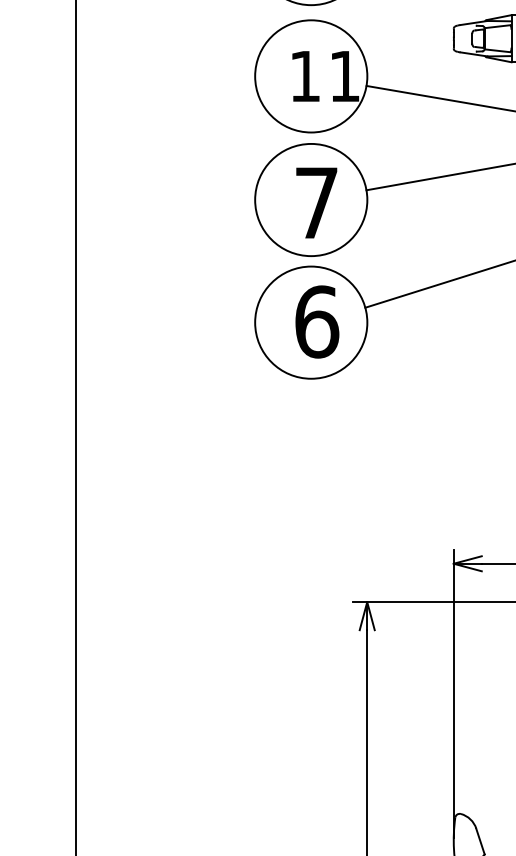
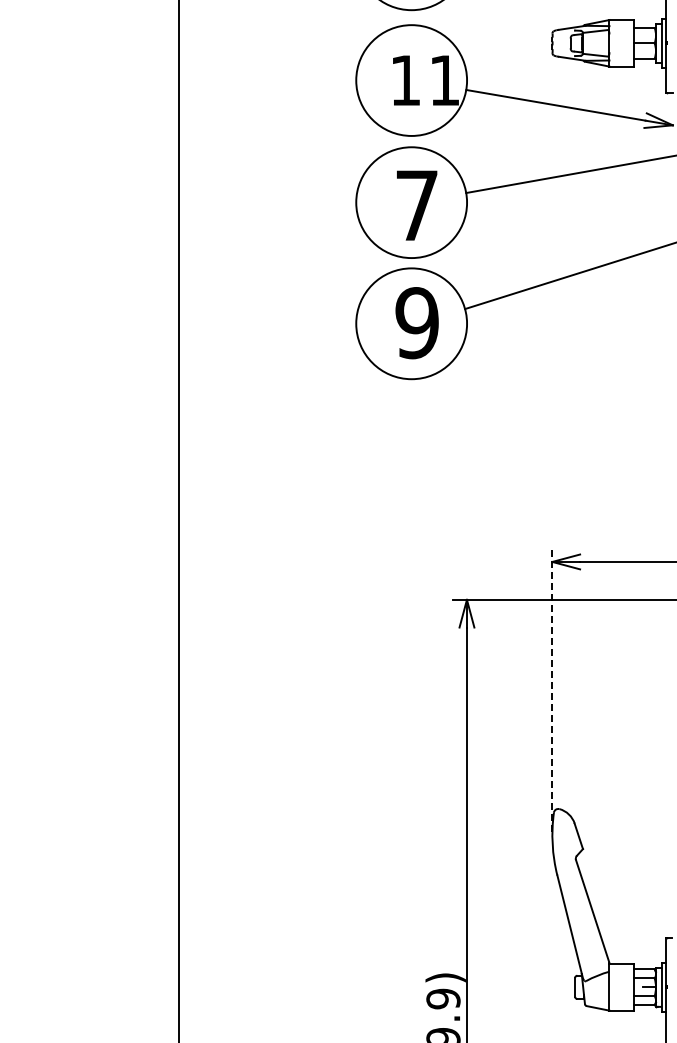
text: (317, 322) -> (417, 323), 6 -> 9
line: (453, 692) -> (552, 689), solid -> dashed

